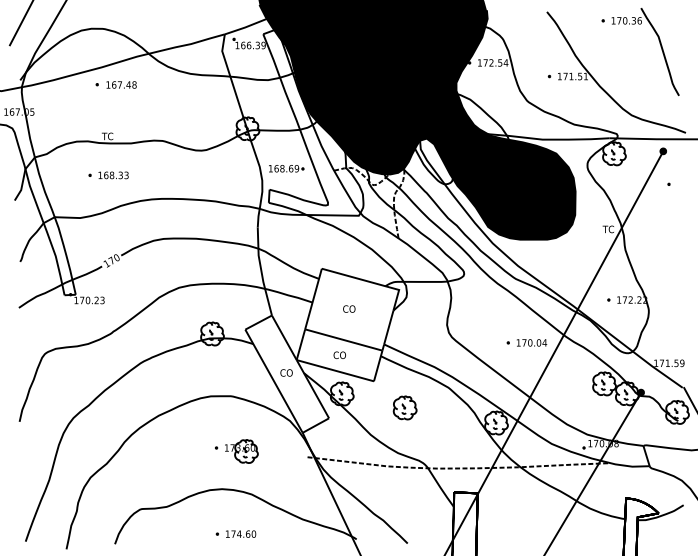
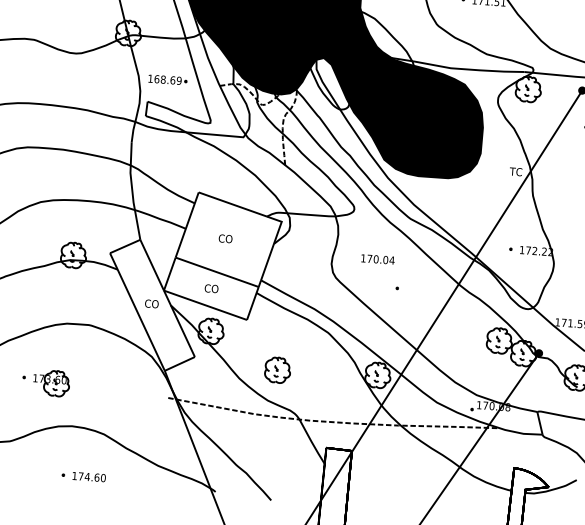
text: (532, 342) -> (378, 259), moved
part: (404, 407) -> (277, 369), moved
part: (236, 451) -> (45, 382), moved

